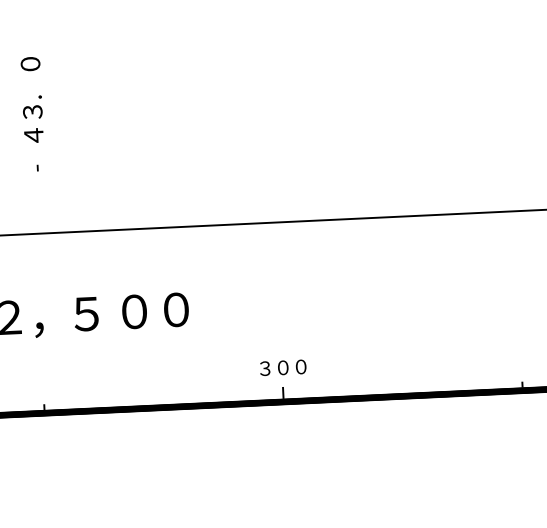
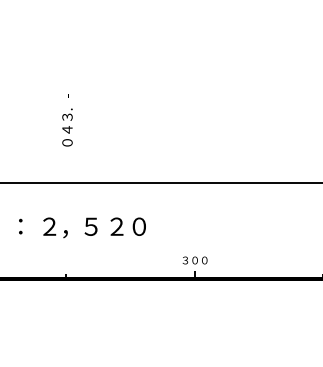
text: (30, 65) -> (67, 92), ０ -> -
text: (35, 160) -> (67, 143), - -> ０
text: (133, 311) -> (116, 226), ０ -> ２

